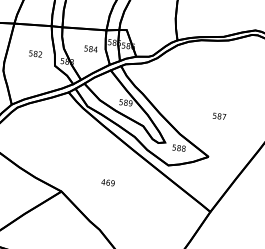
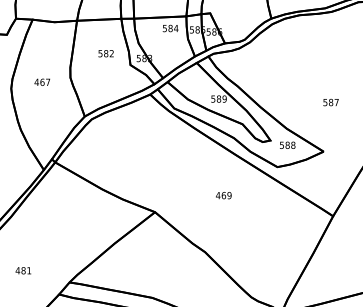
text: (90, 49) -> (170, 28), moved
text: (107, 182) -> (223, 195), moved

